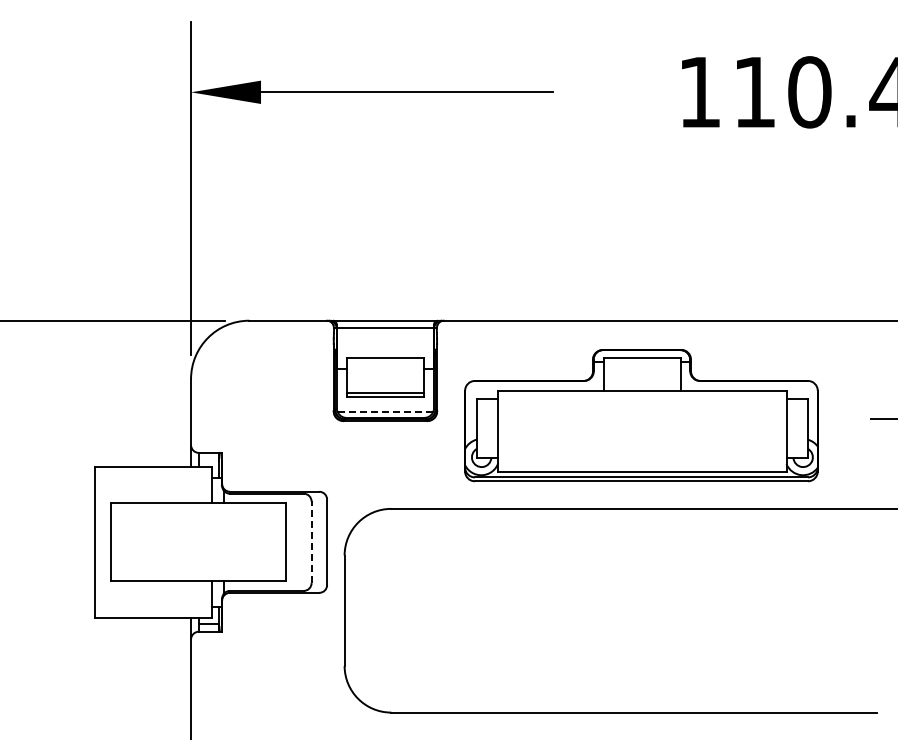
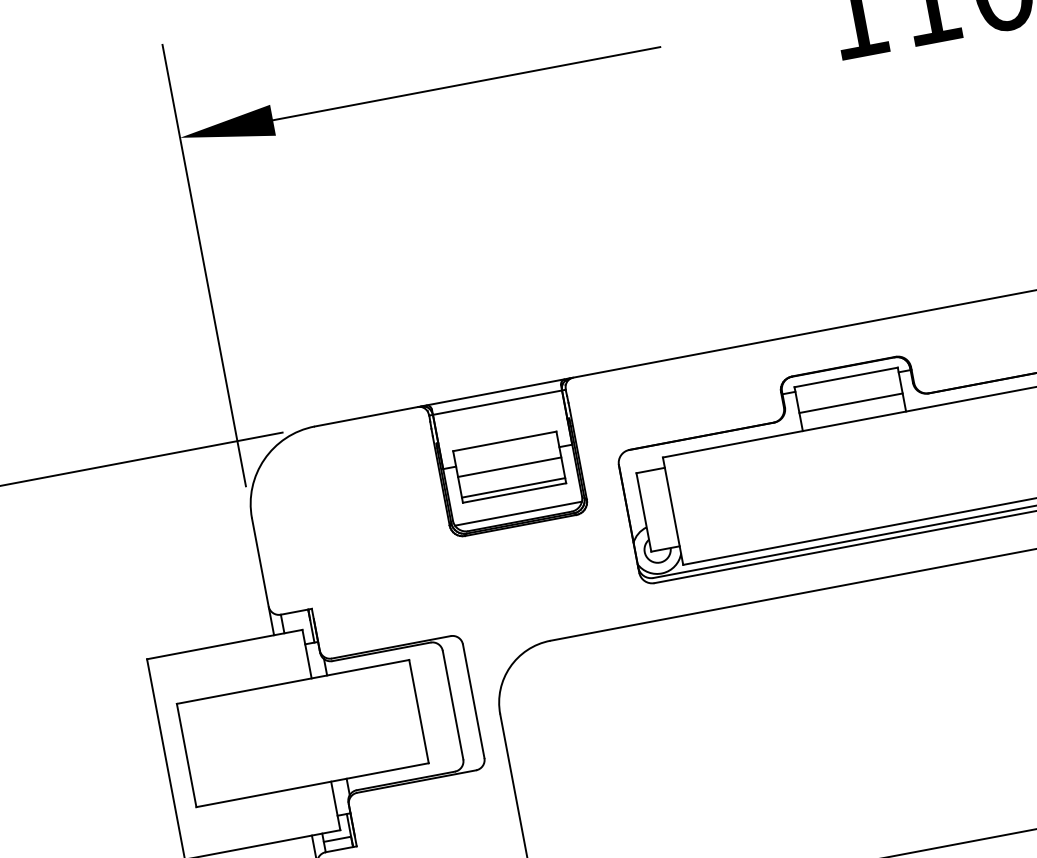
line: (385, 377) -> (509, 467), added
line: (642, 377) -> (851, 403), added
line: (385, 412) -> (518, 514), dashed -> solid
line: (311, 542) -> (453, 705), dashed -> solid

